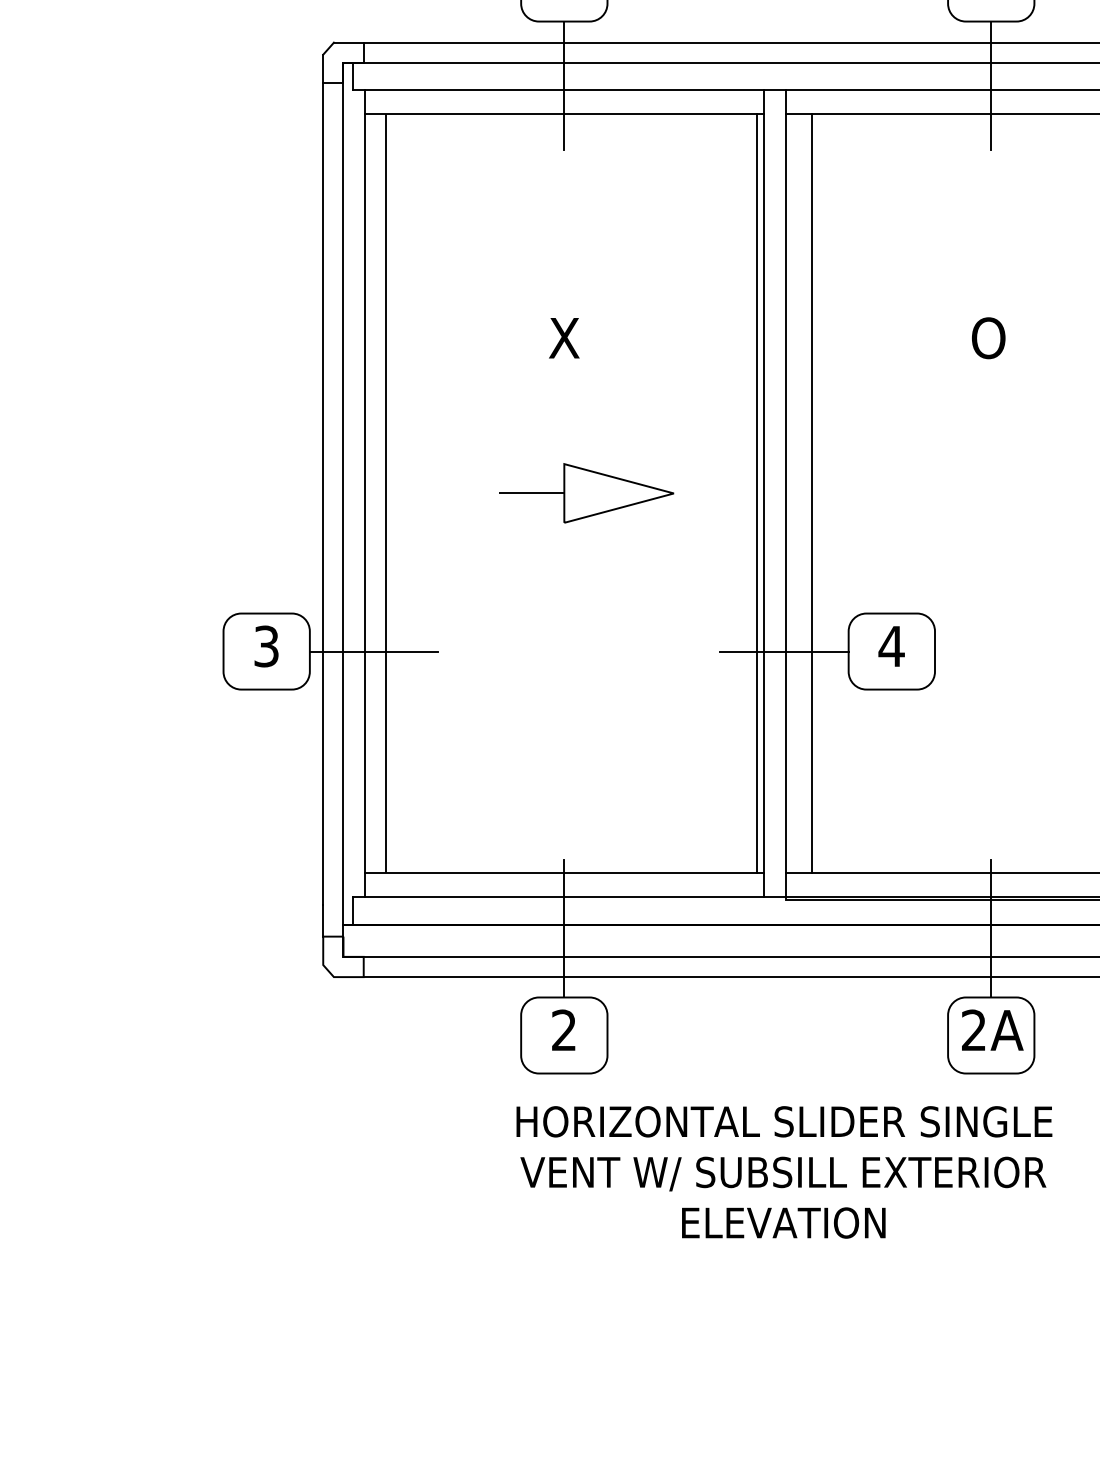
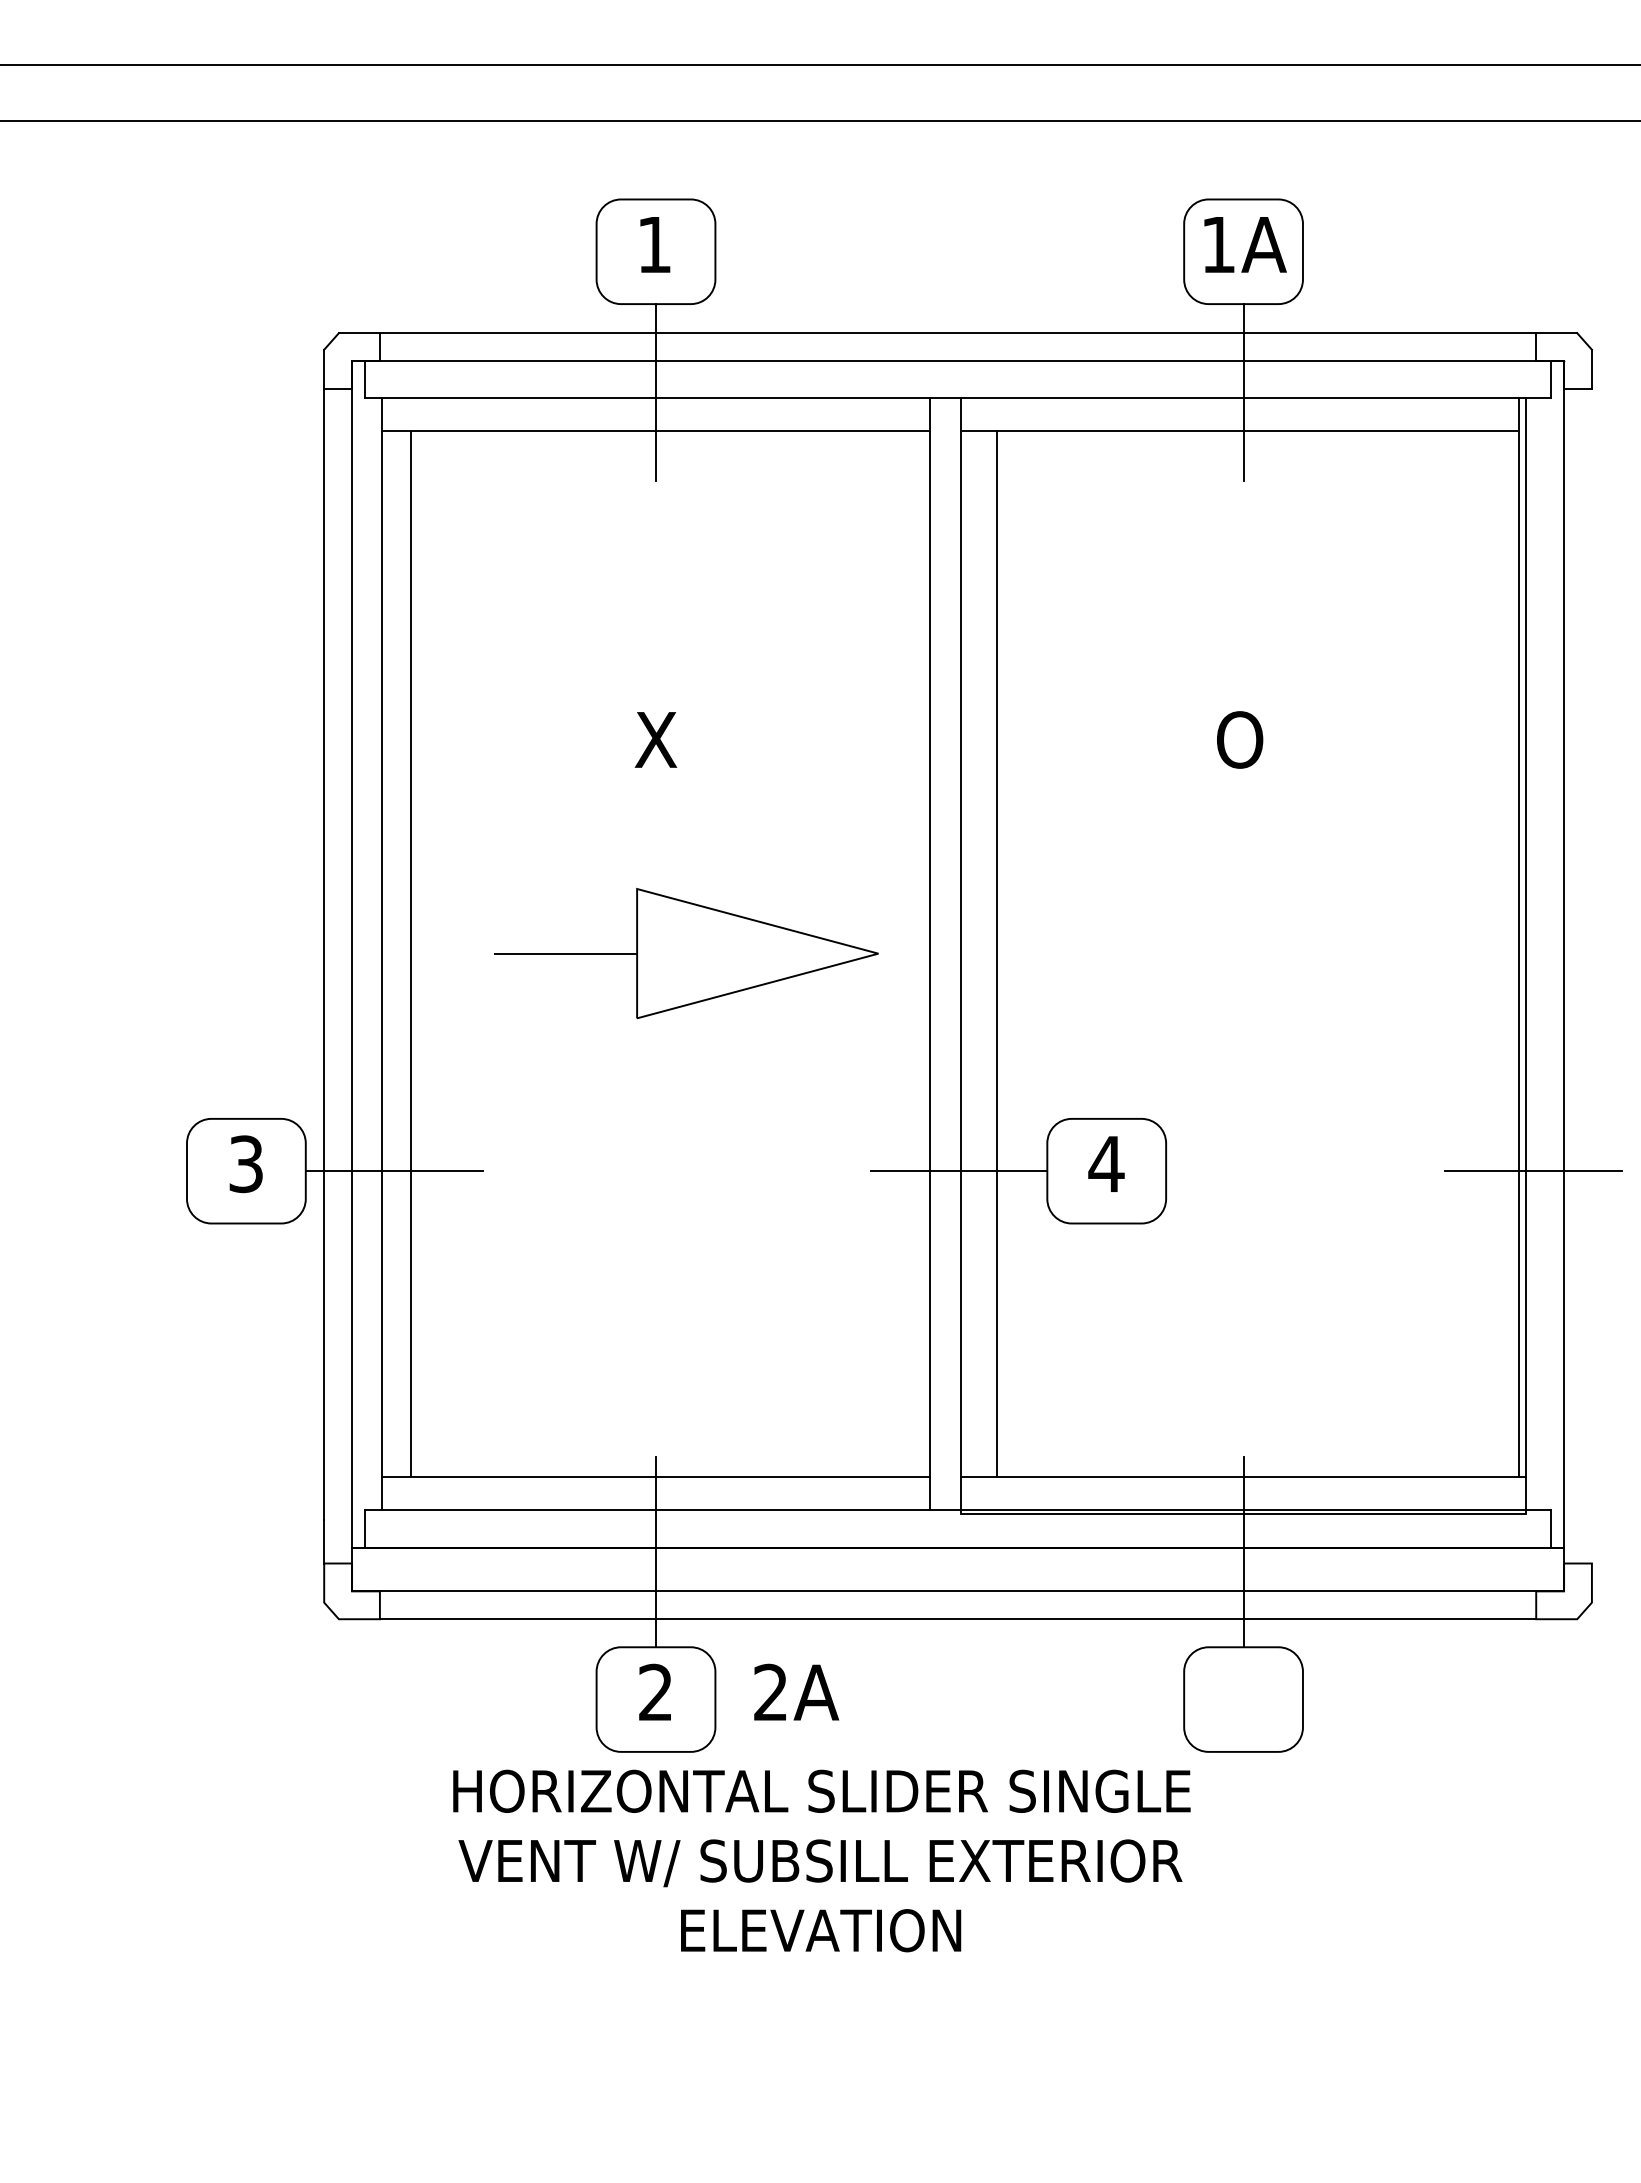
part: (587, 493) -> (687, 953), size x1.6
line: (756, 493) -> (920, 953), removed
text: (992, 1029) -> (796, 1691), moved
text: (784, 1172) -> (821, 1860), moved

